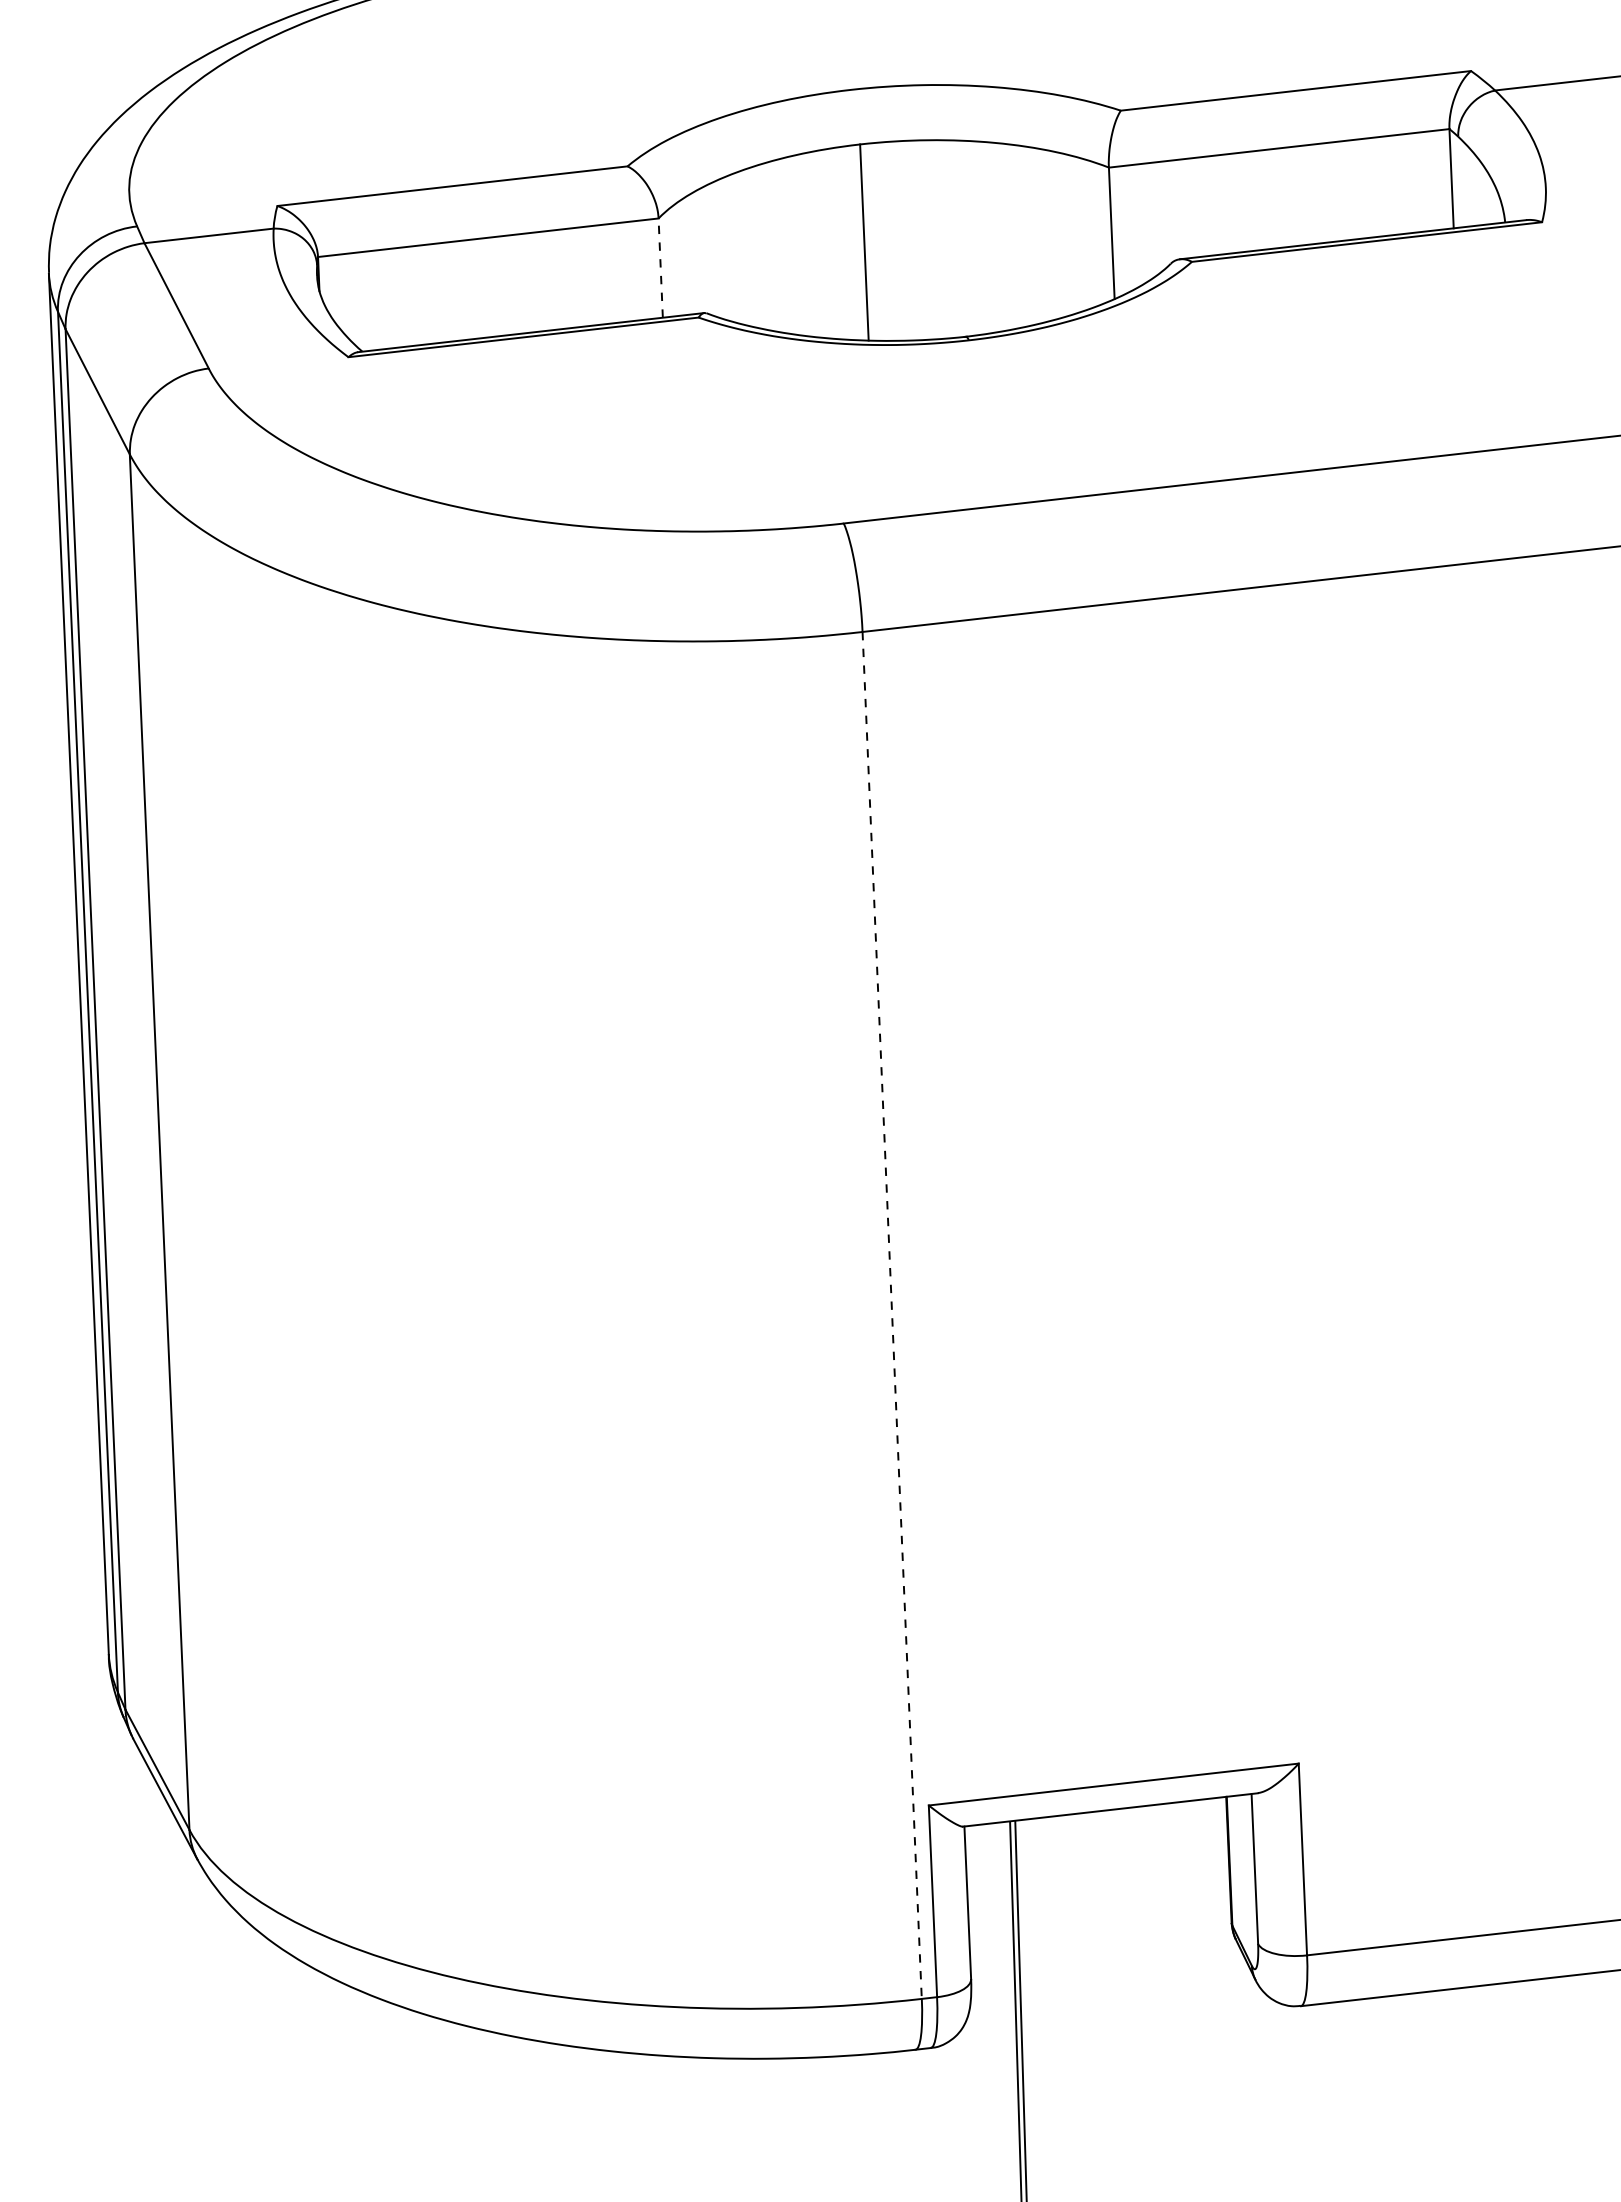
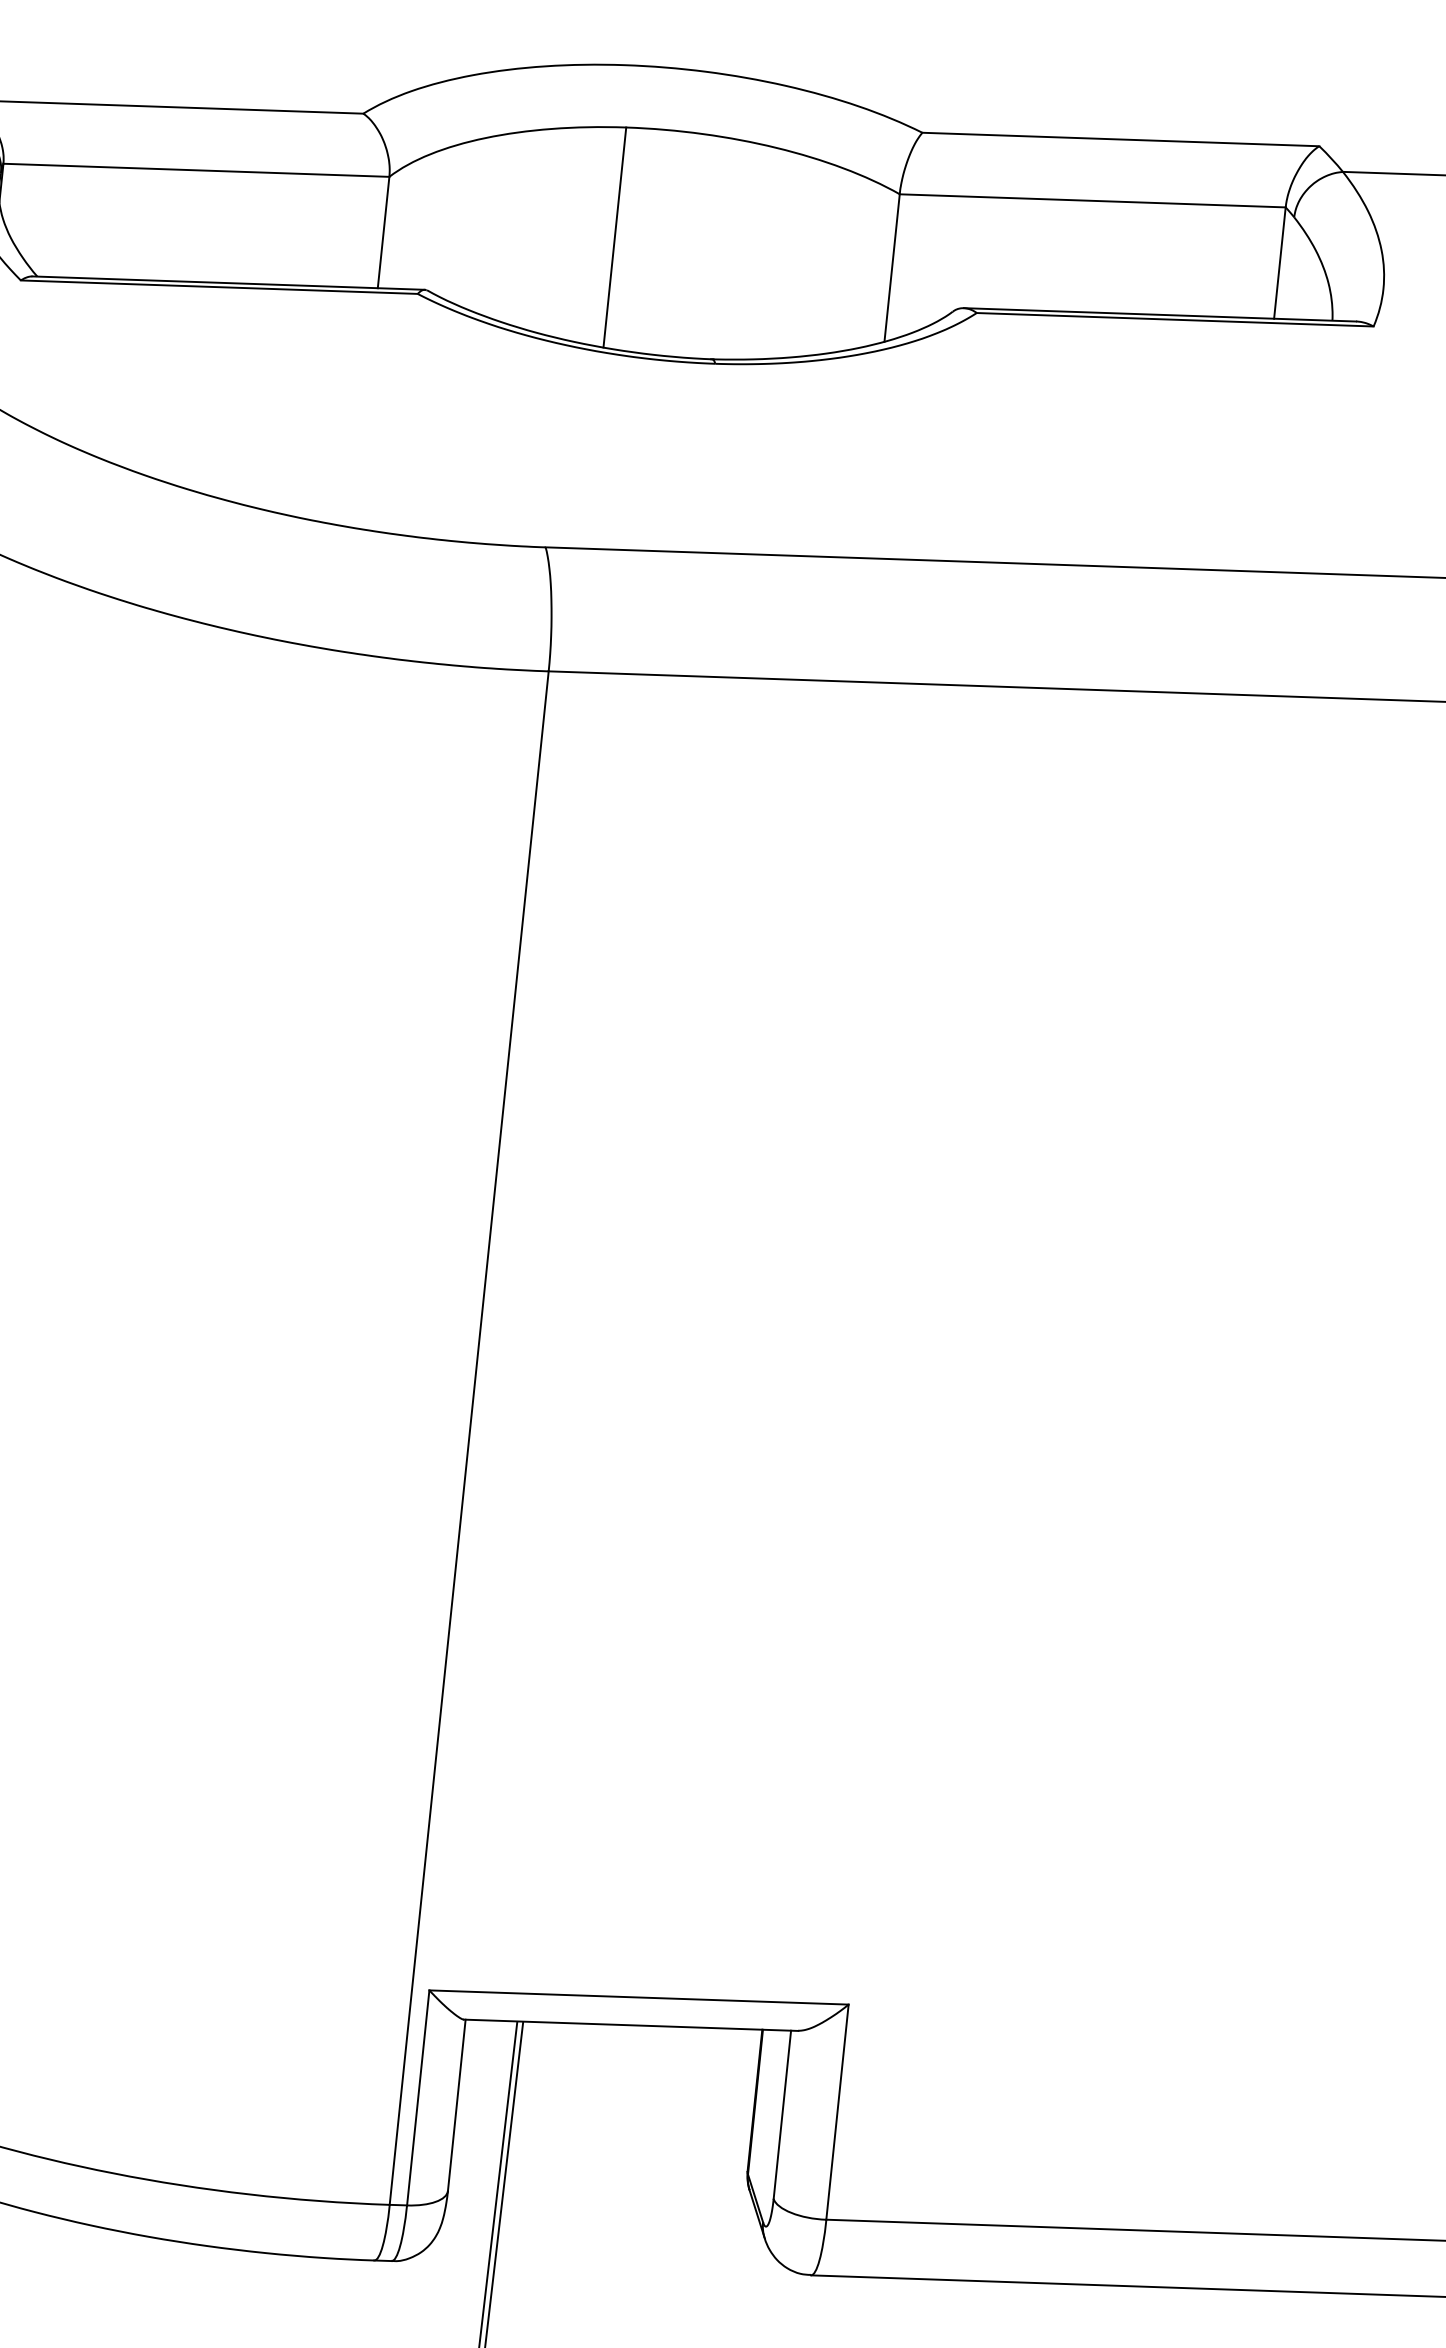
line: (660, 268) -> (383, 232), dashed -> solid
line: (892, 1315) -> (469, 1438), dashed -> solid

